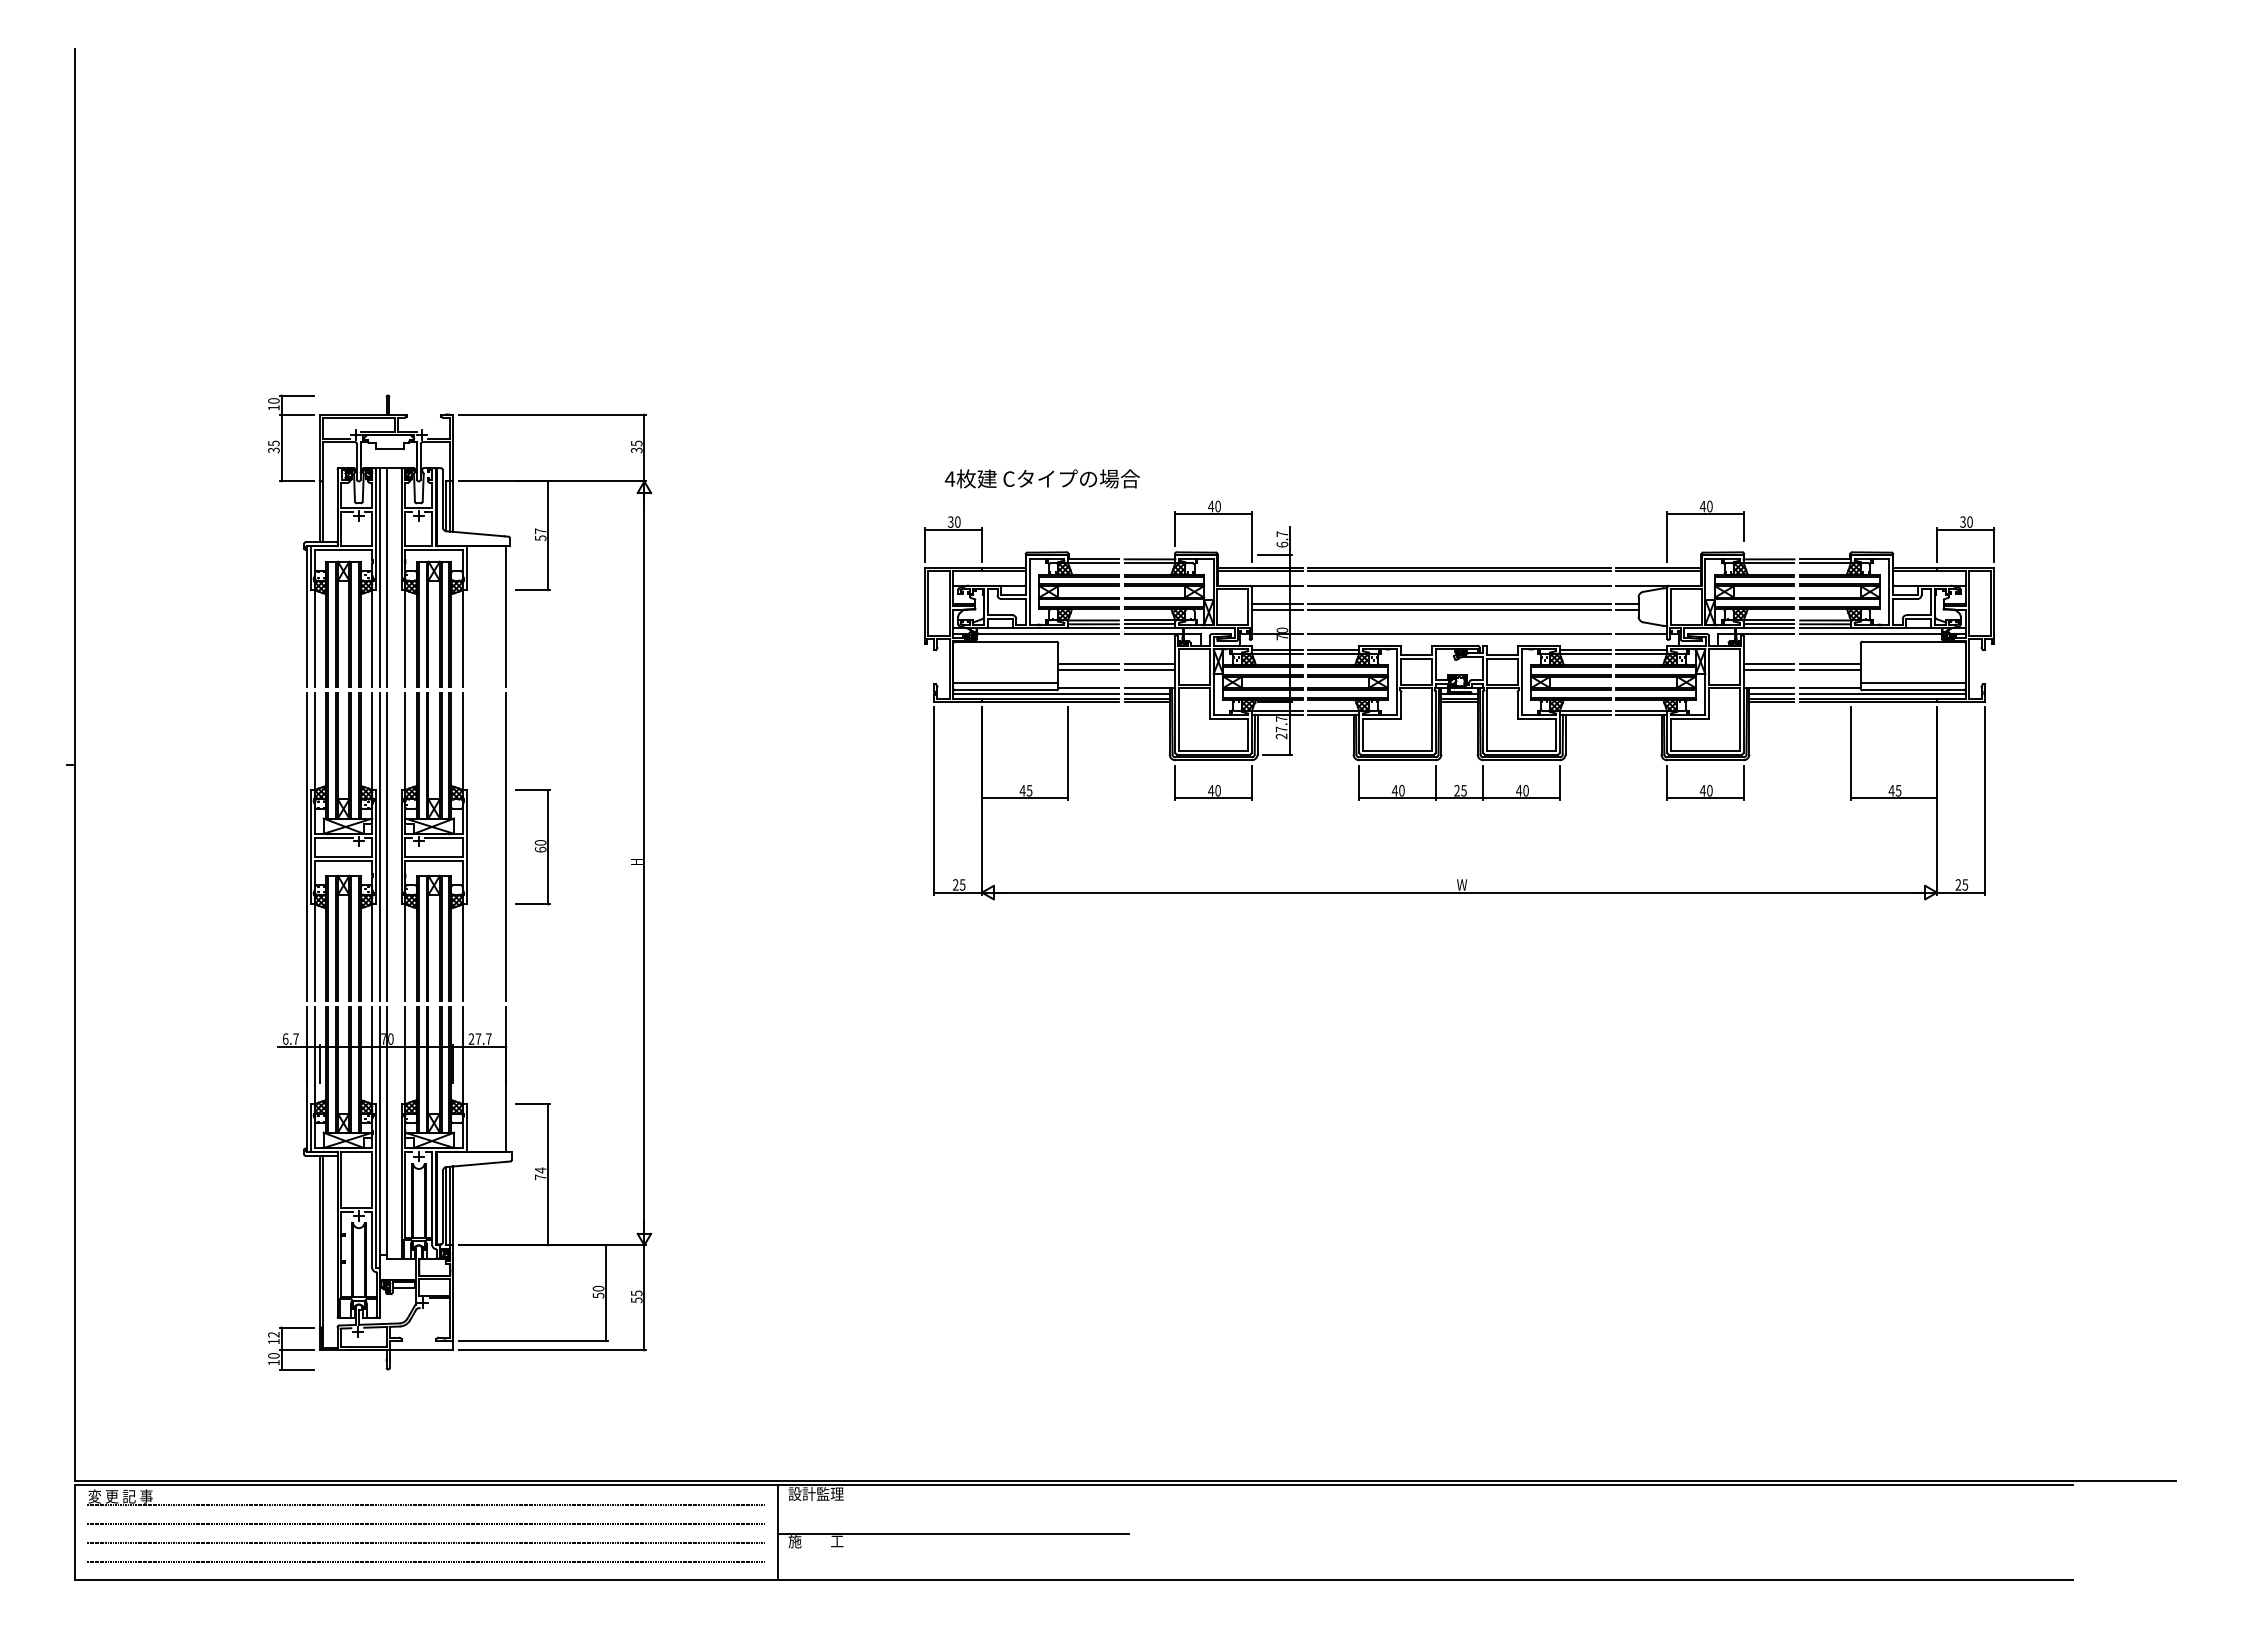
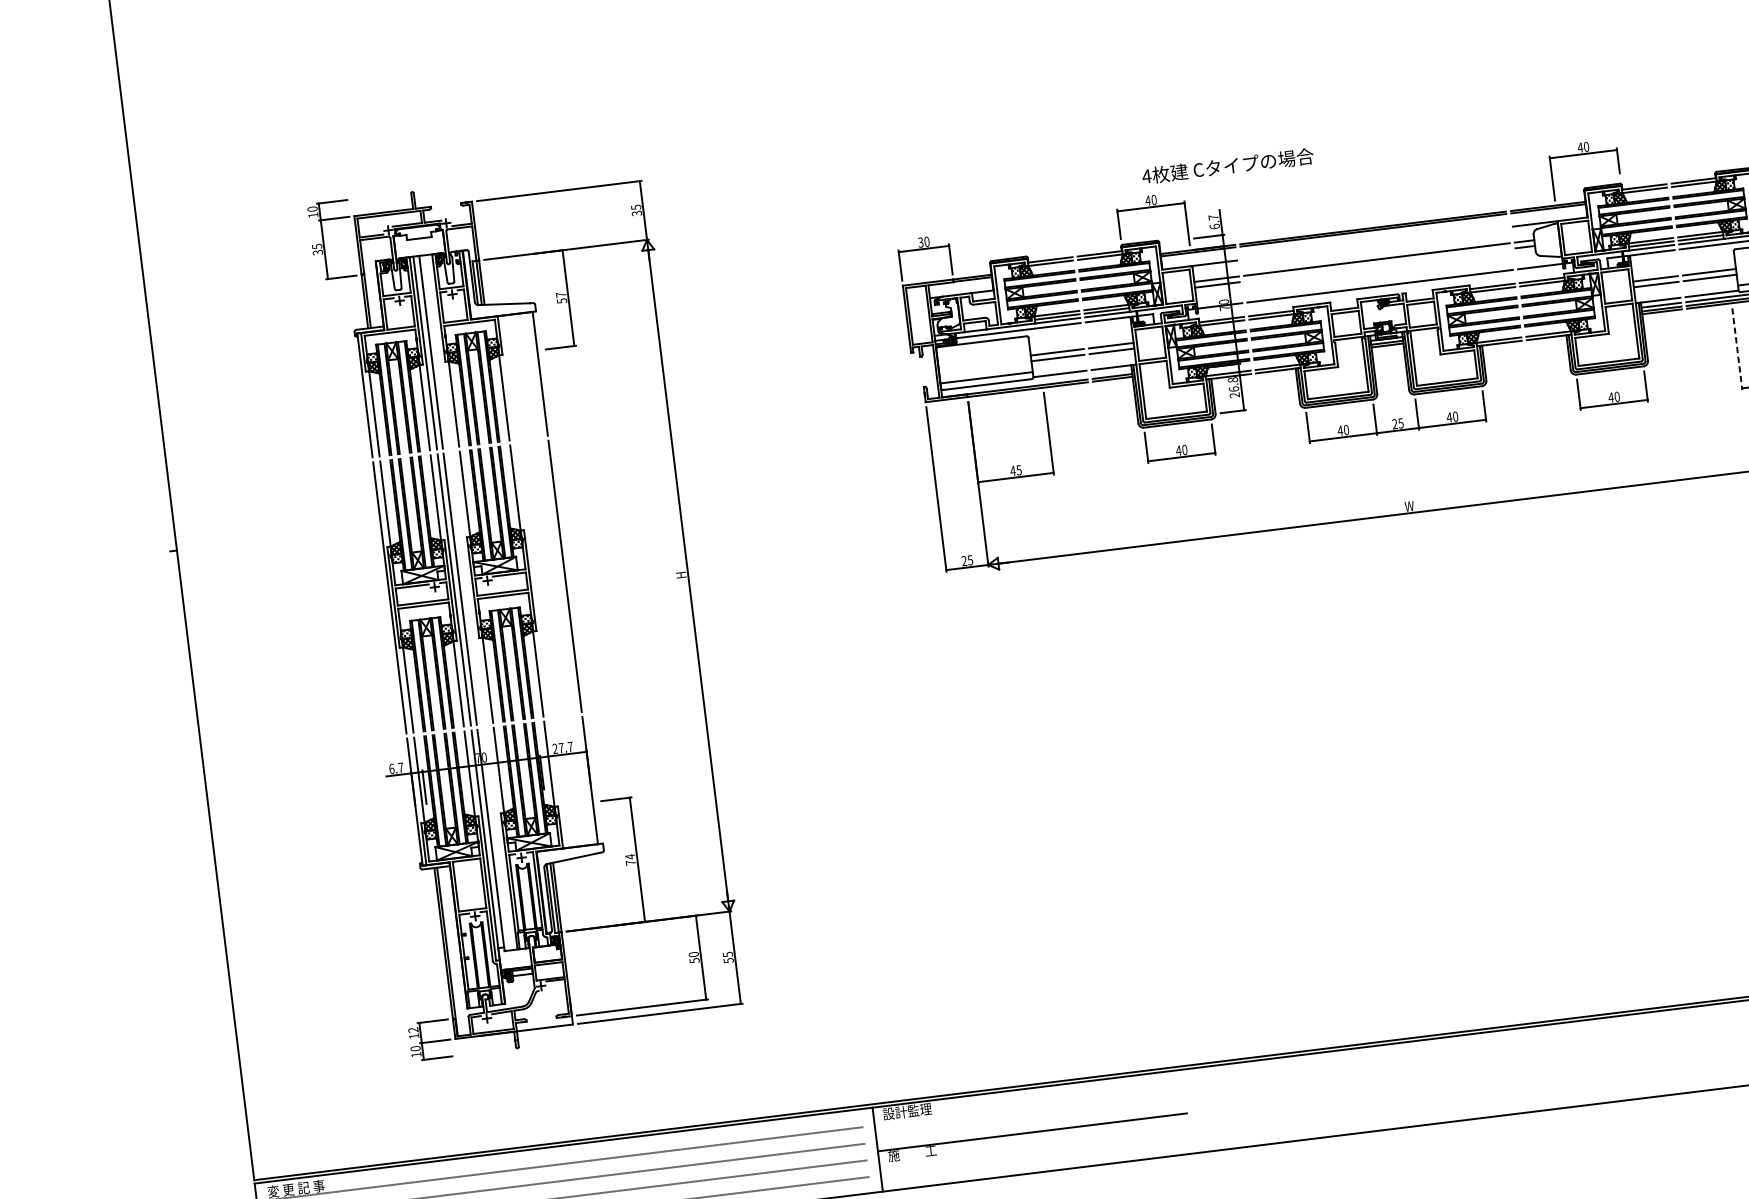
text: (1041, 478) -> (1227, 166), moved
line: (1459, 585) -> (1374, 243), removed
line: (1459, 610) -> (1377, 265), removed
line: (1035, 694) -> (1013, 385), removed
line: (1146, 694) -> (1111, 373), removed
text: (1281, 724) -> (1233, 384), 27.7 -> 26.8
line: (1851, 754) -> (1737, 349), solid -> dashed
part: (532, 847) -> (588, 573), removed

